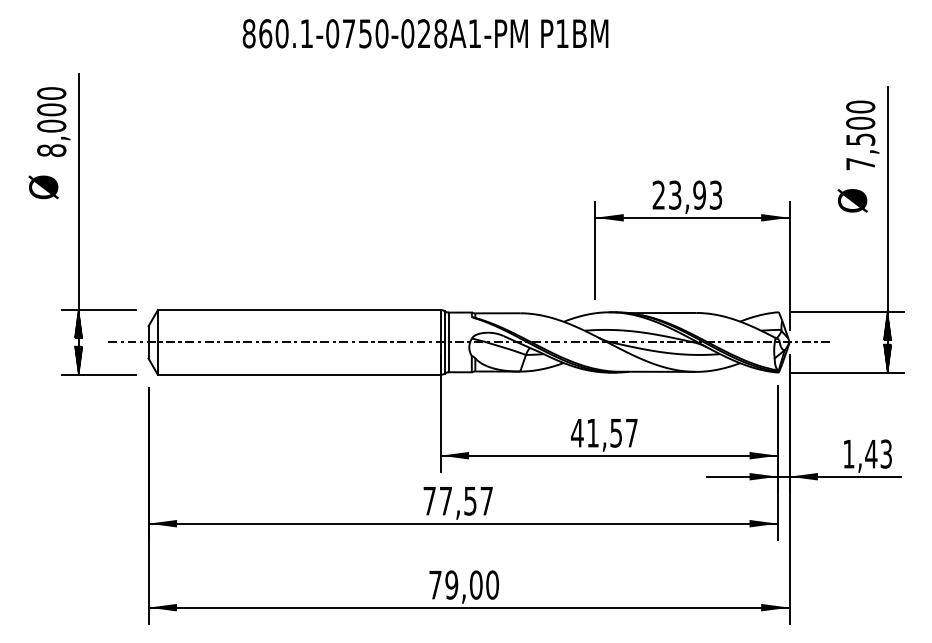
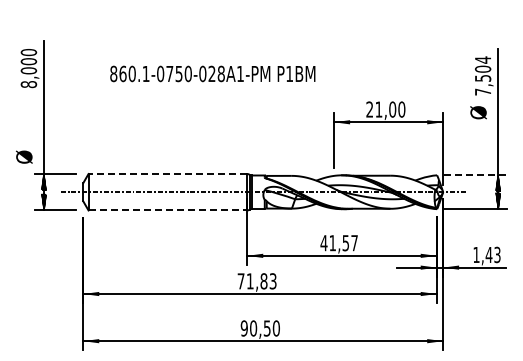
text: (425, 32) -> (212, 73), moved
text: (861, 105) -> (483, 59), 7,500 -> 7,504
text: (43, 186) -> (24, 156), moved
text: (695, 195) -> (390, 109), 23,93 -> 21,00
line: (298, 310) -> (167, 174), solid -> dashed
line: (847, 312) -> (475, 175), solid -> dashed
line: (300, 374) -> (168, 210), solid -> dashed
text: (466, 501) -> (261, 281), 77,57 -> 71,83
text: (455, 585) -> (255, 328), 79,00 -> 90,50

